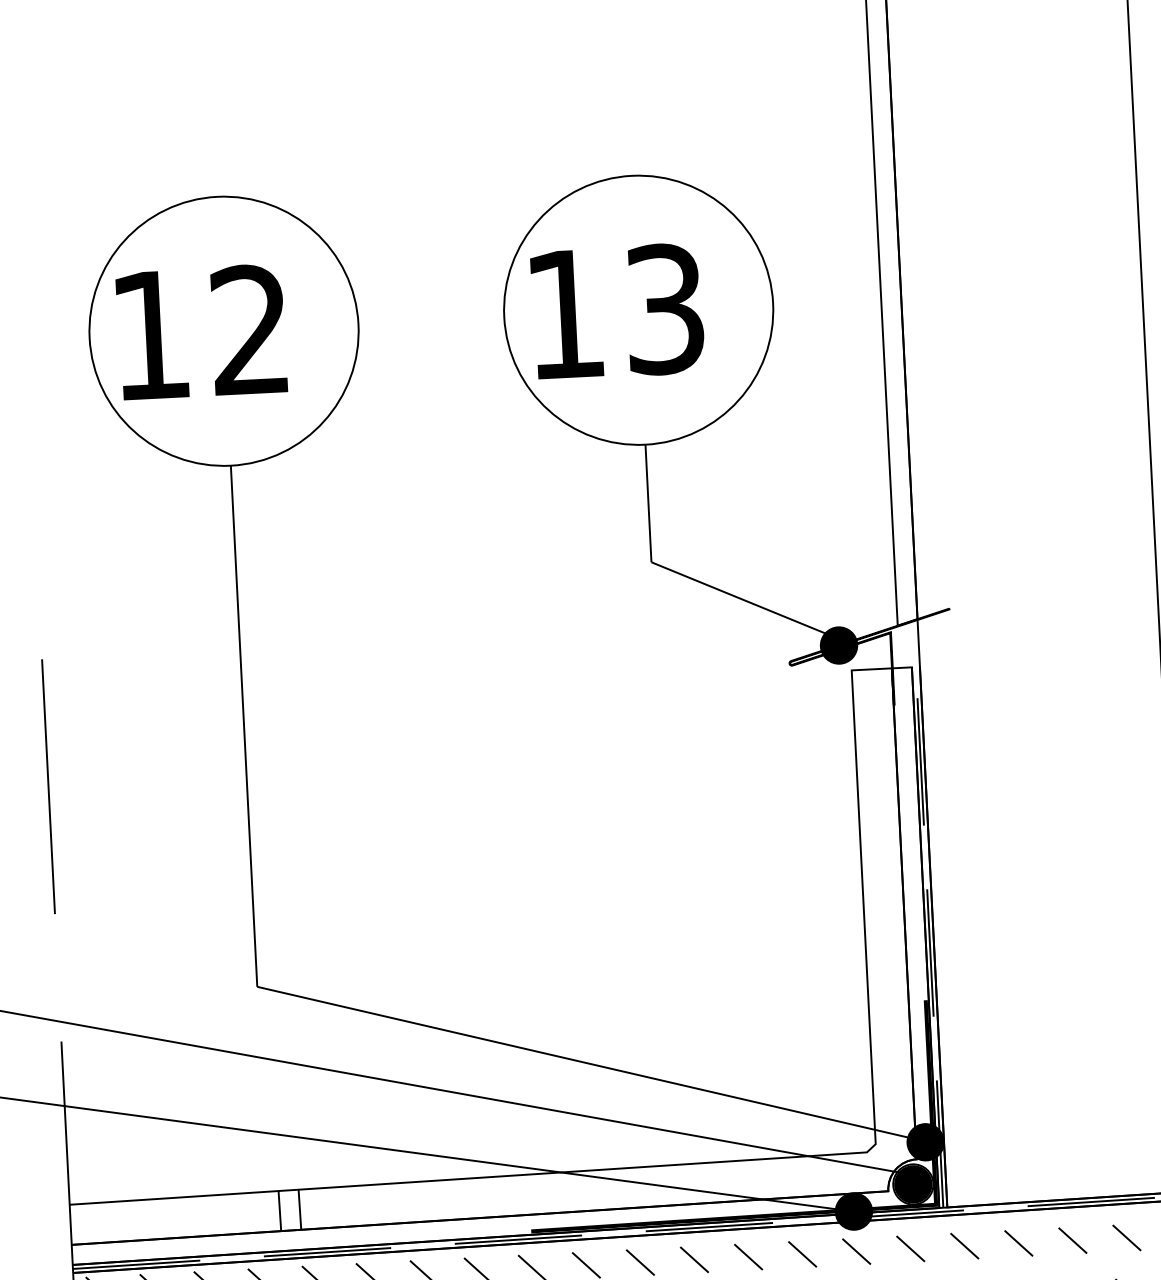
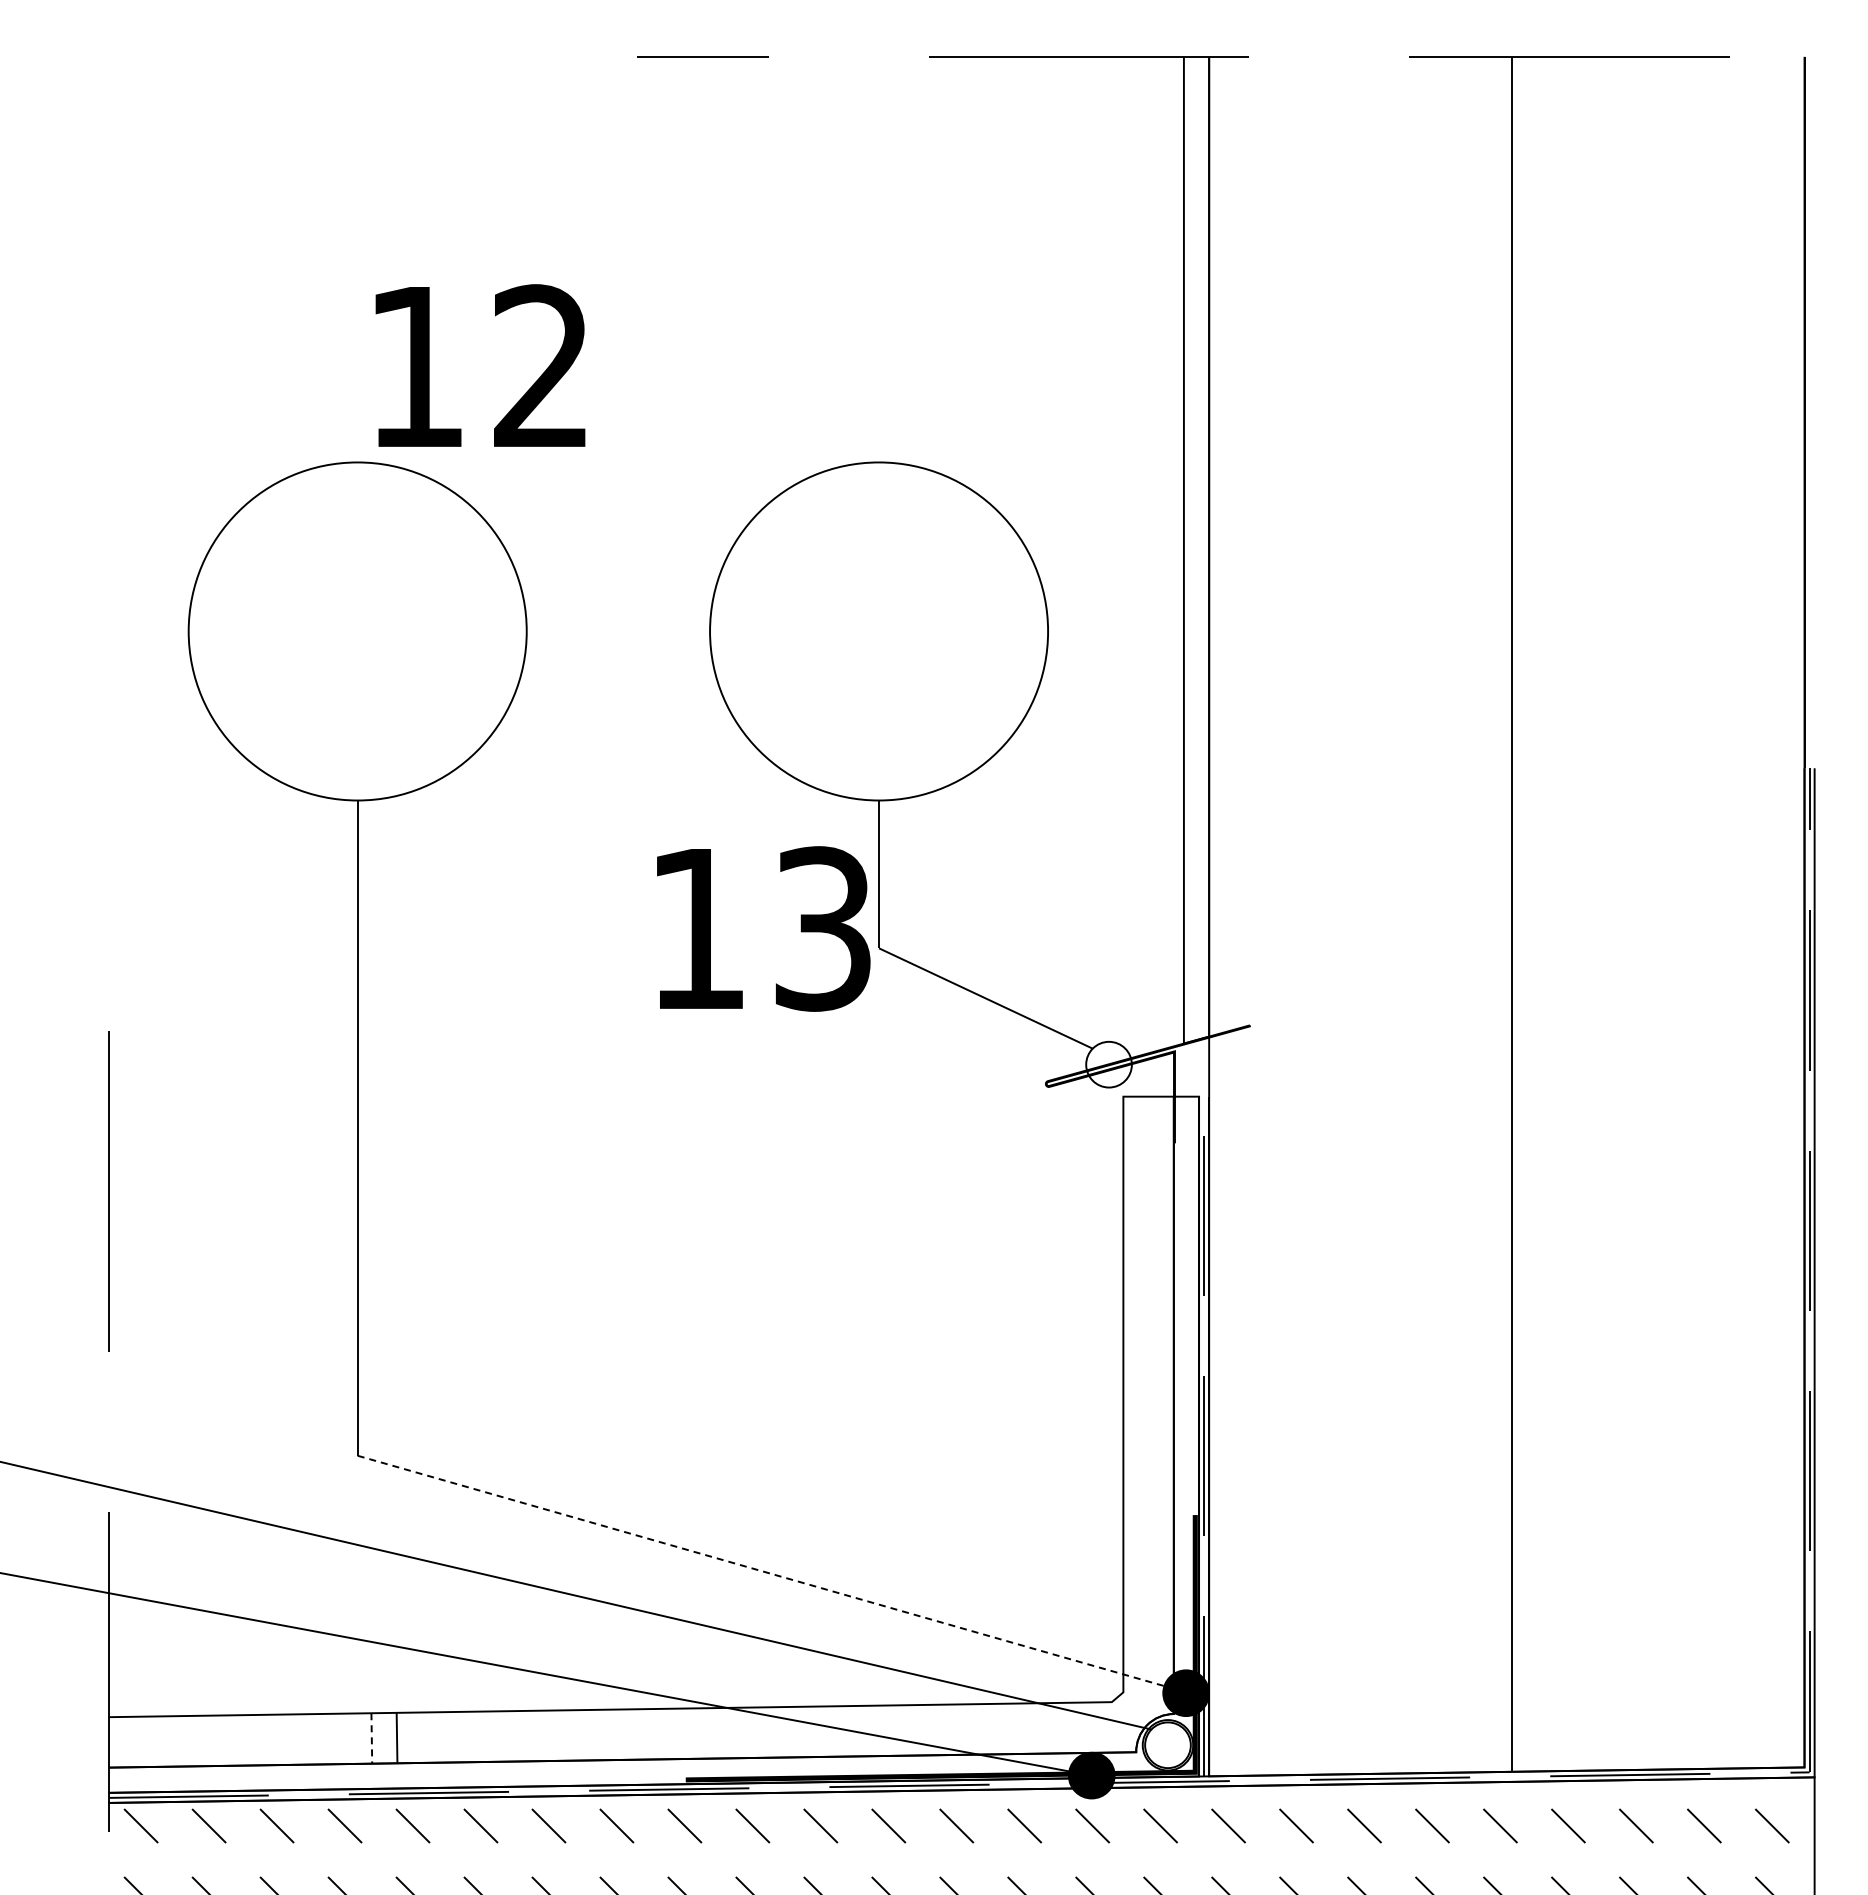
text: (617, 311) -> (763, 928), moved
text: (201, 331) -> (480, 365), moved
fill: (838, 645) -> (1108, 1064), removed
line: (583, 1062) -> (761, 1571), solid -> dashed
fill: (912, 1184) -> (1167, 1745), removed
line: (279, 1211) -> (371, 1738), solid -> dashed

